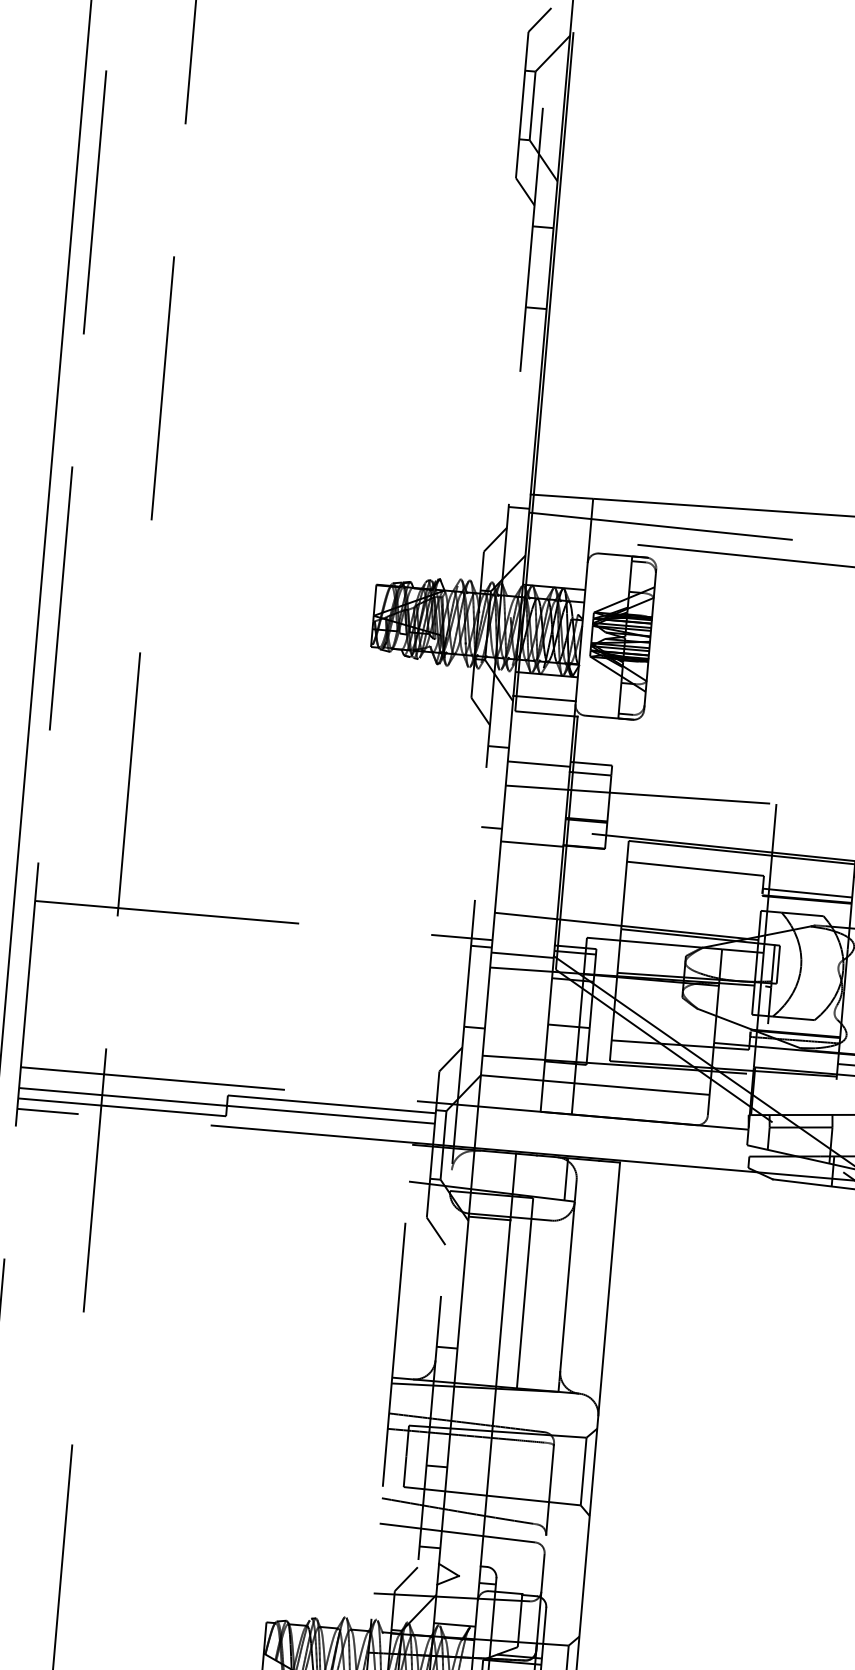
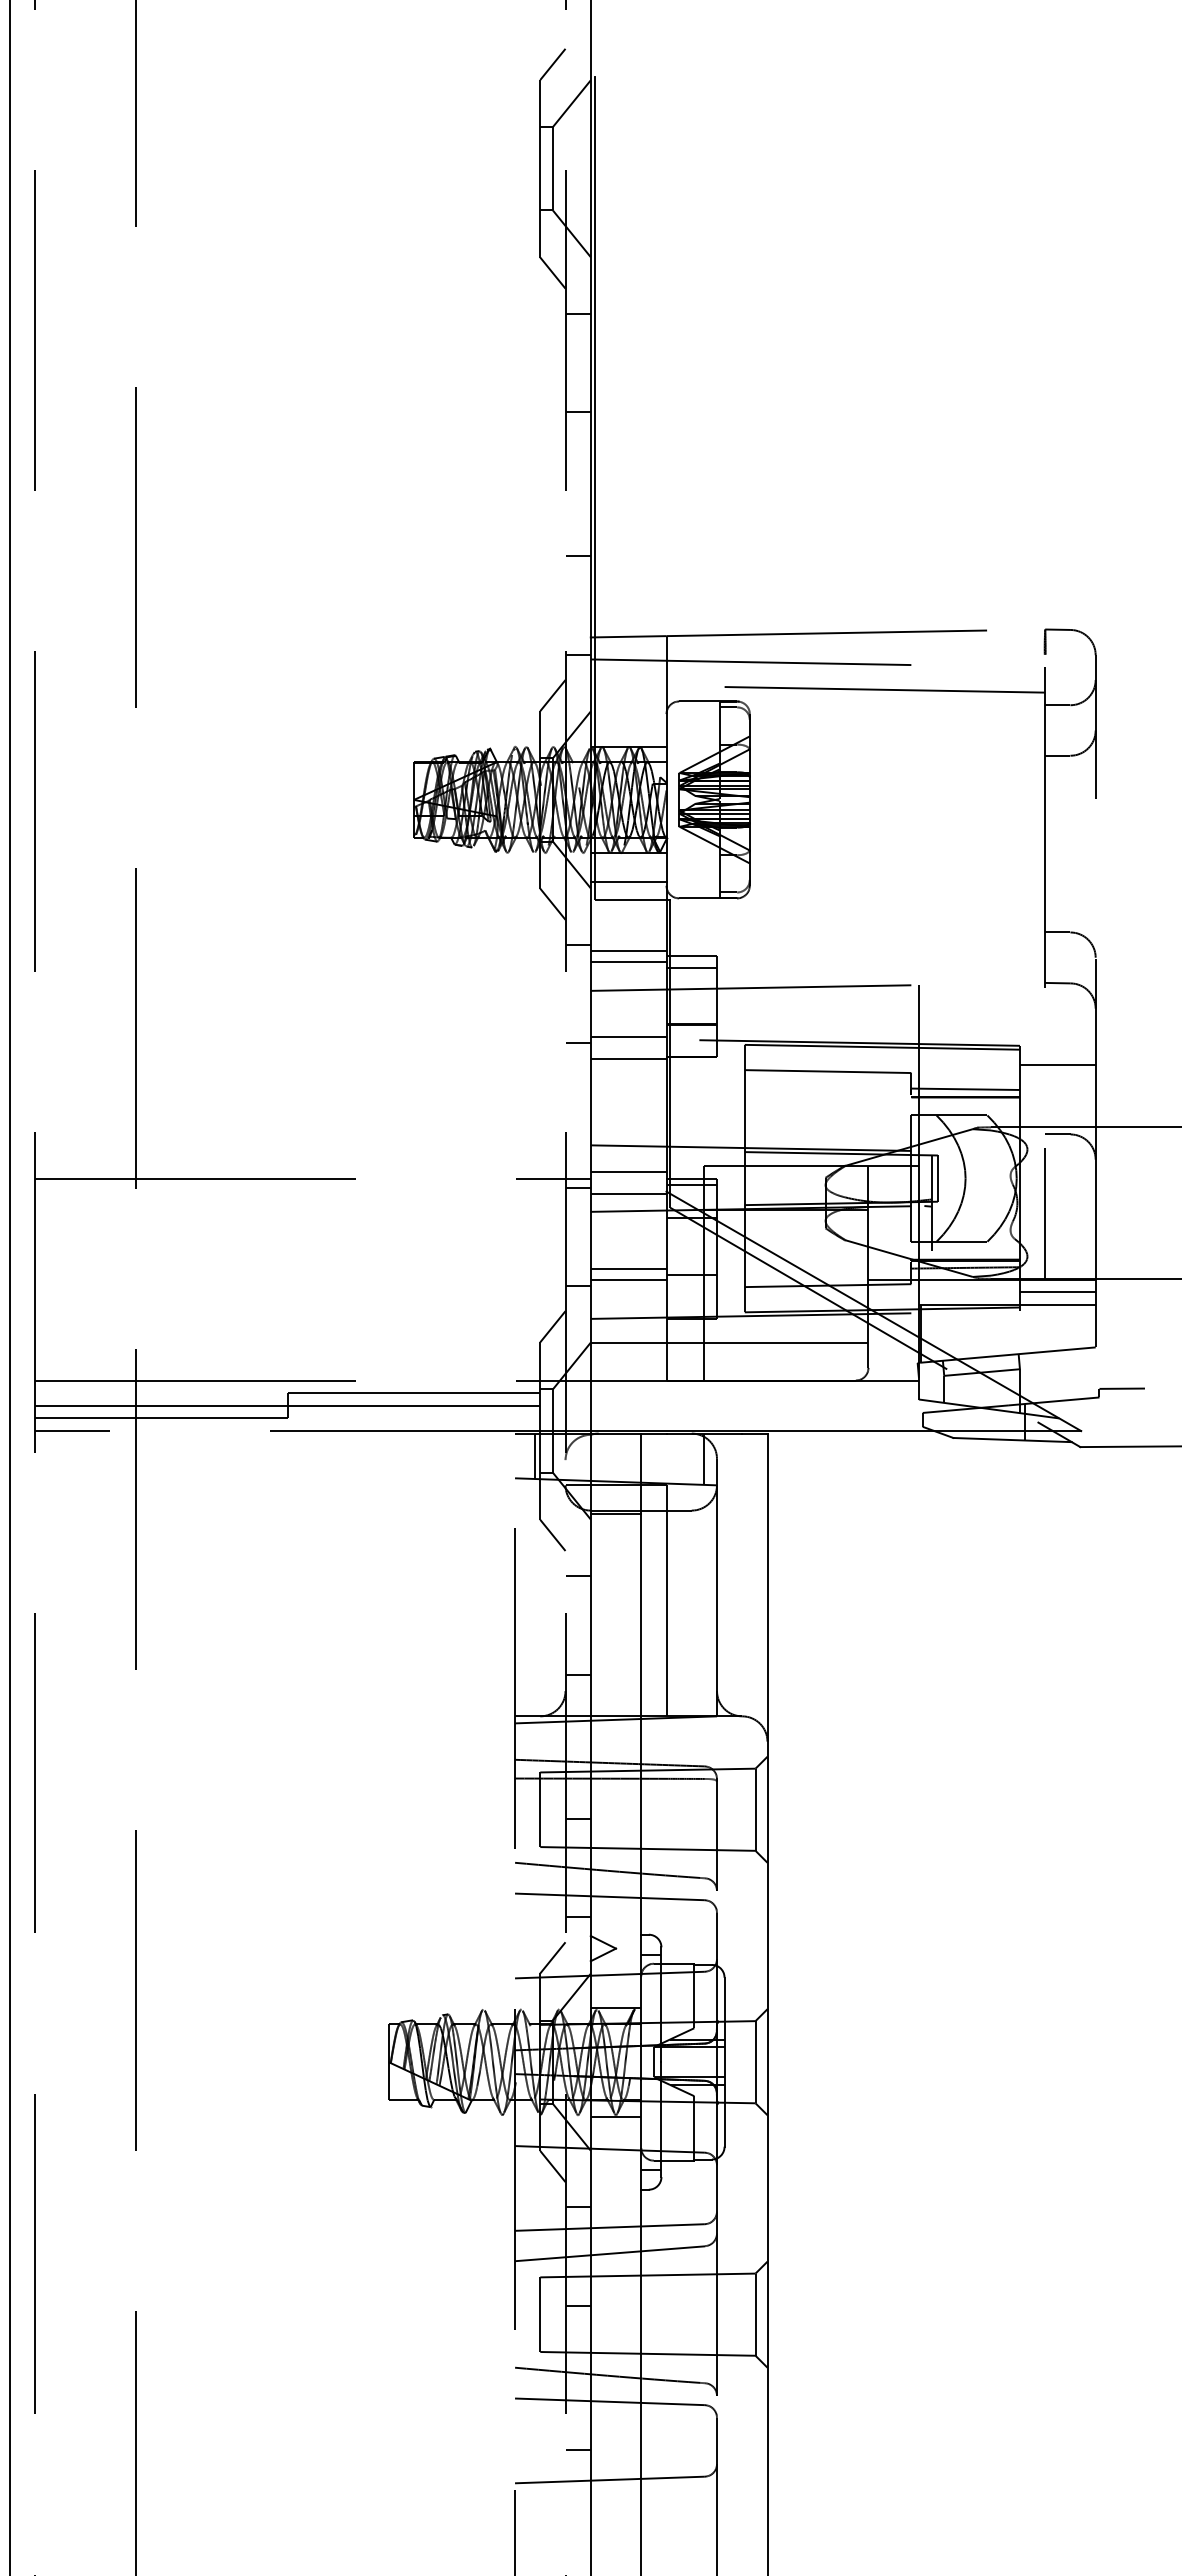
line: (525, 426) -> (577, 556), added
line: (539, 755) -> (628, 951), added
line: (533, 826) -> (628, 1037), added
line: (524, 937) -> (628, 1172), added
line: (517, 1017) -> (628, 1269), added
line: (516, 1025) -> (628, 1279), added
line: (427, 1165) -> (535, 1456), added
line: (453, 1266) -> (577, 1576), added

